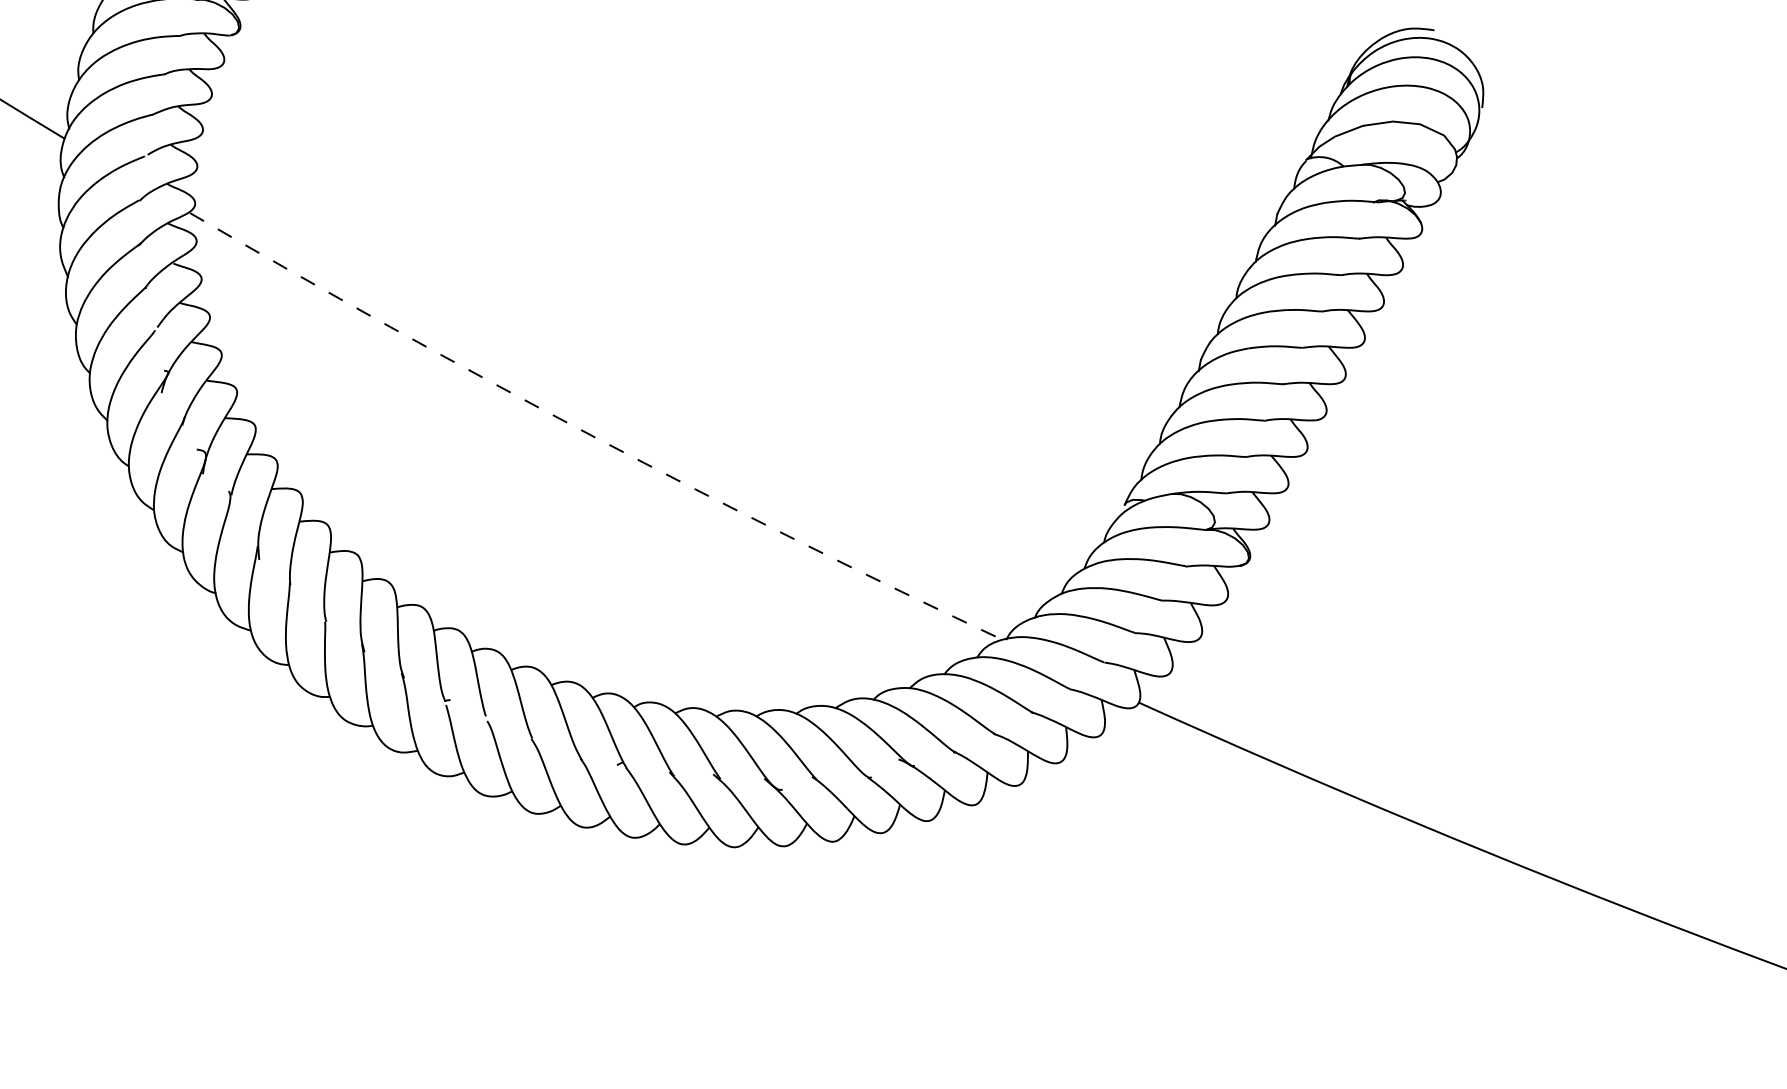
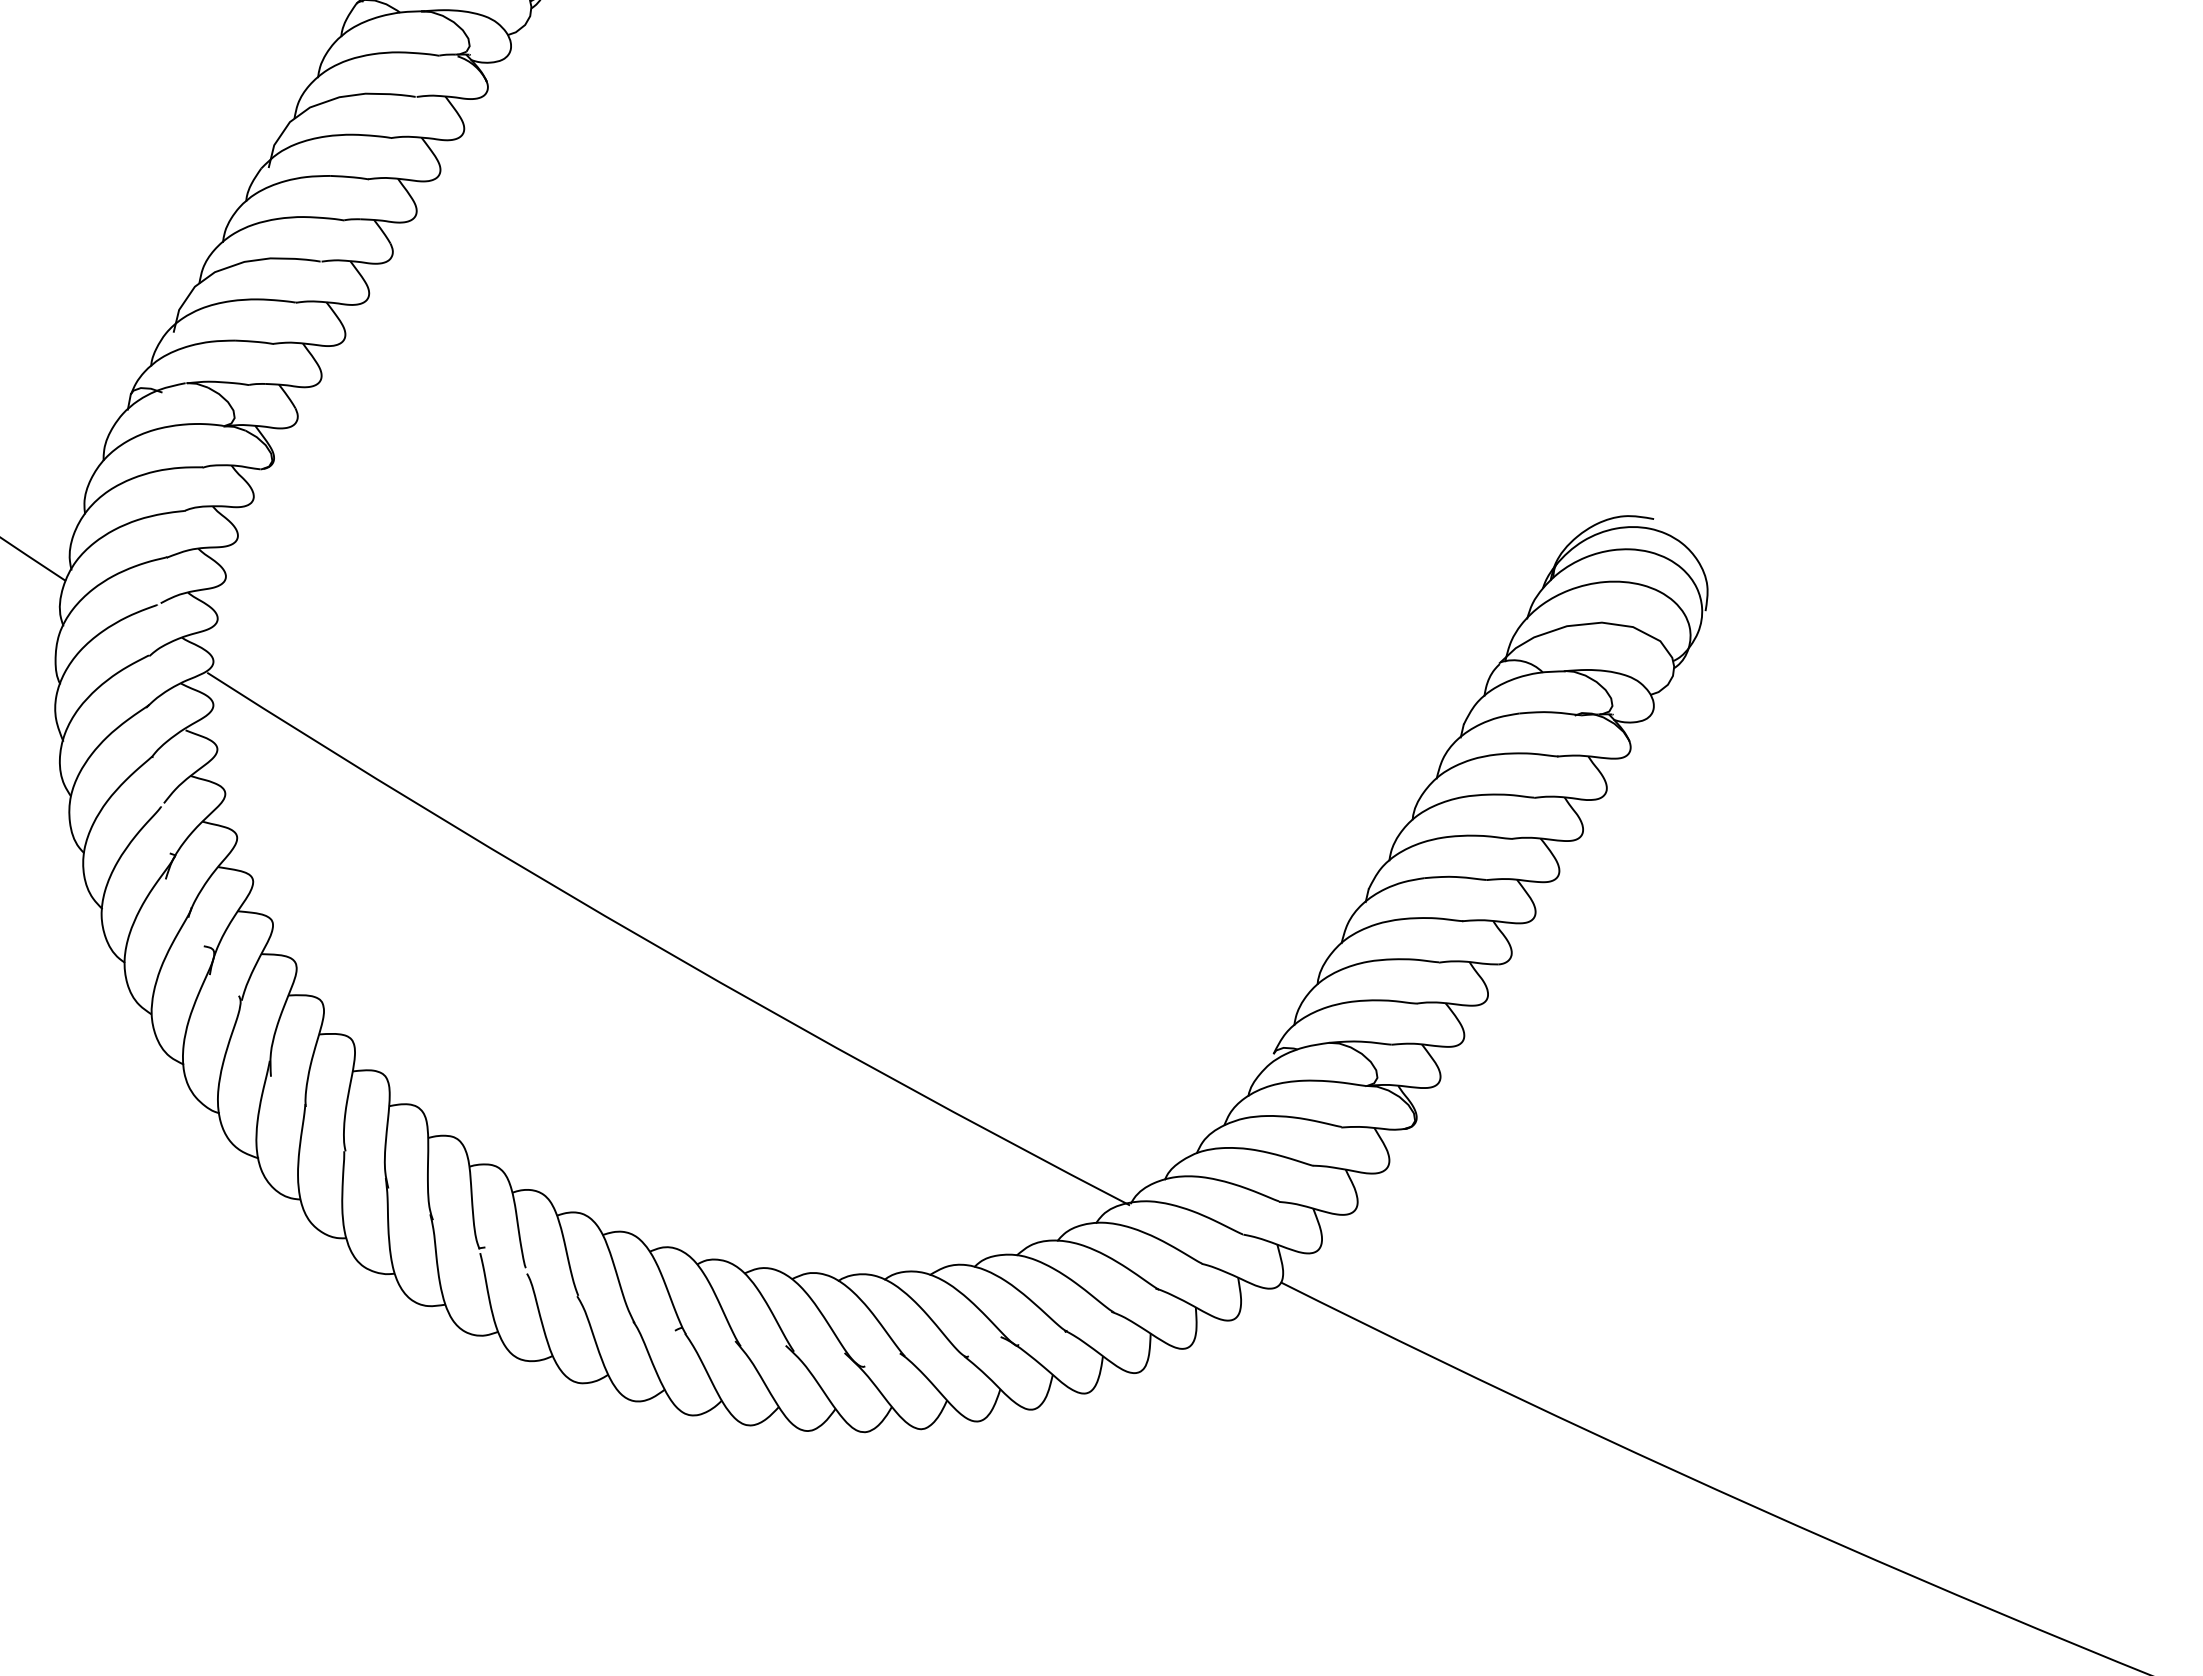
arc: (593, 436) -> (662, 949), dashed -> solid

